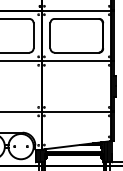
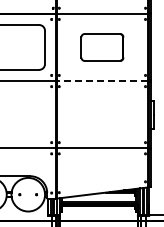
part: (76, 35) -> (102, 47), size x0.6
line: (76, 61) -> (101, 81), solid -> dashed

